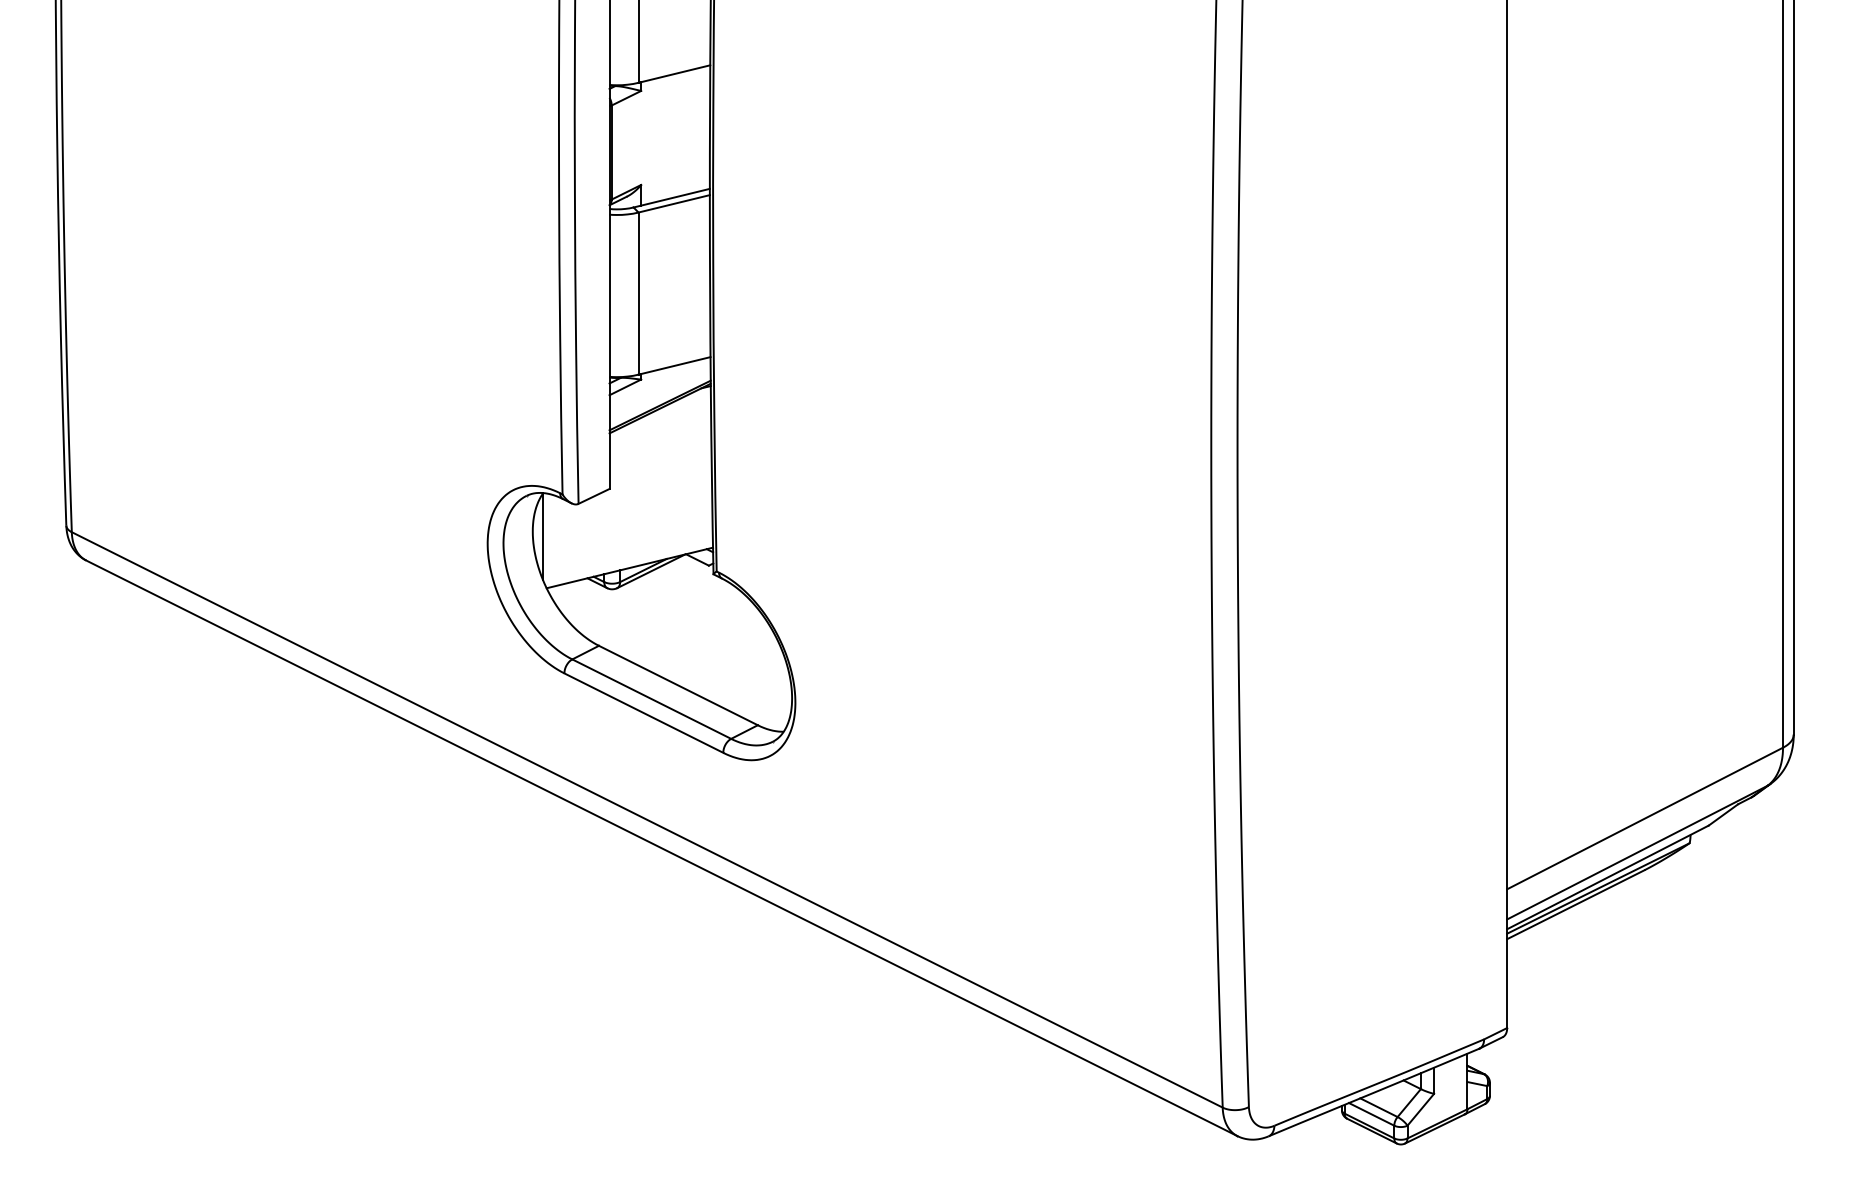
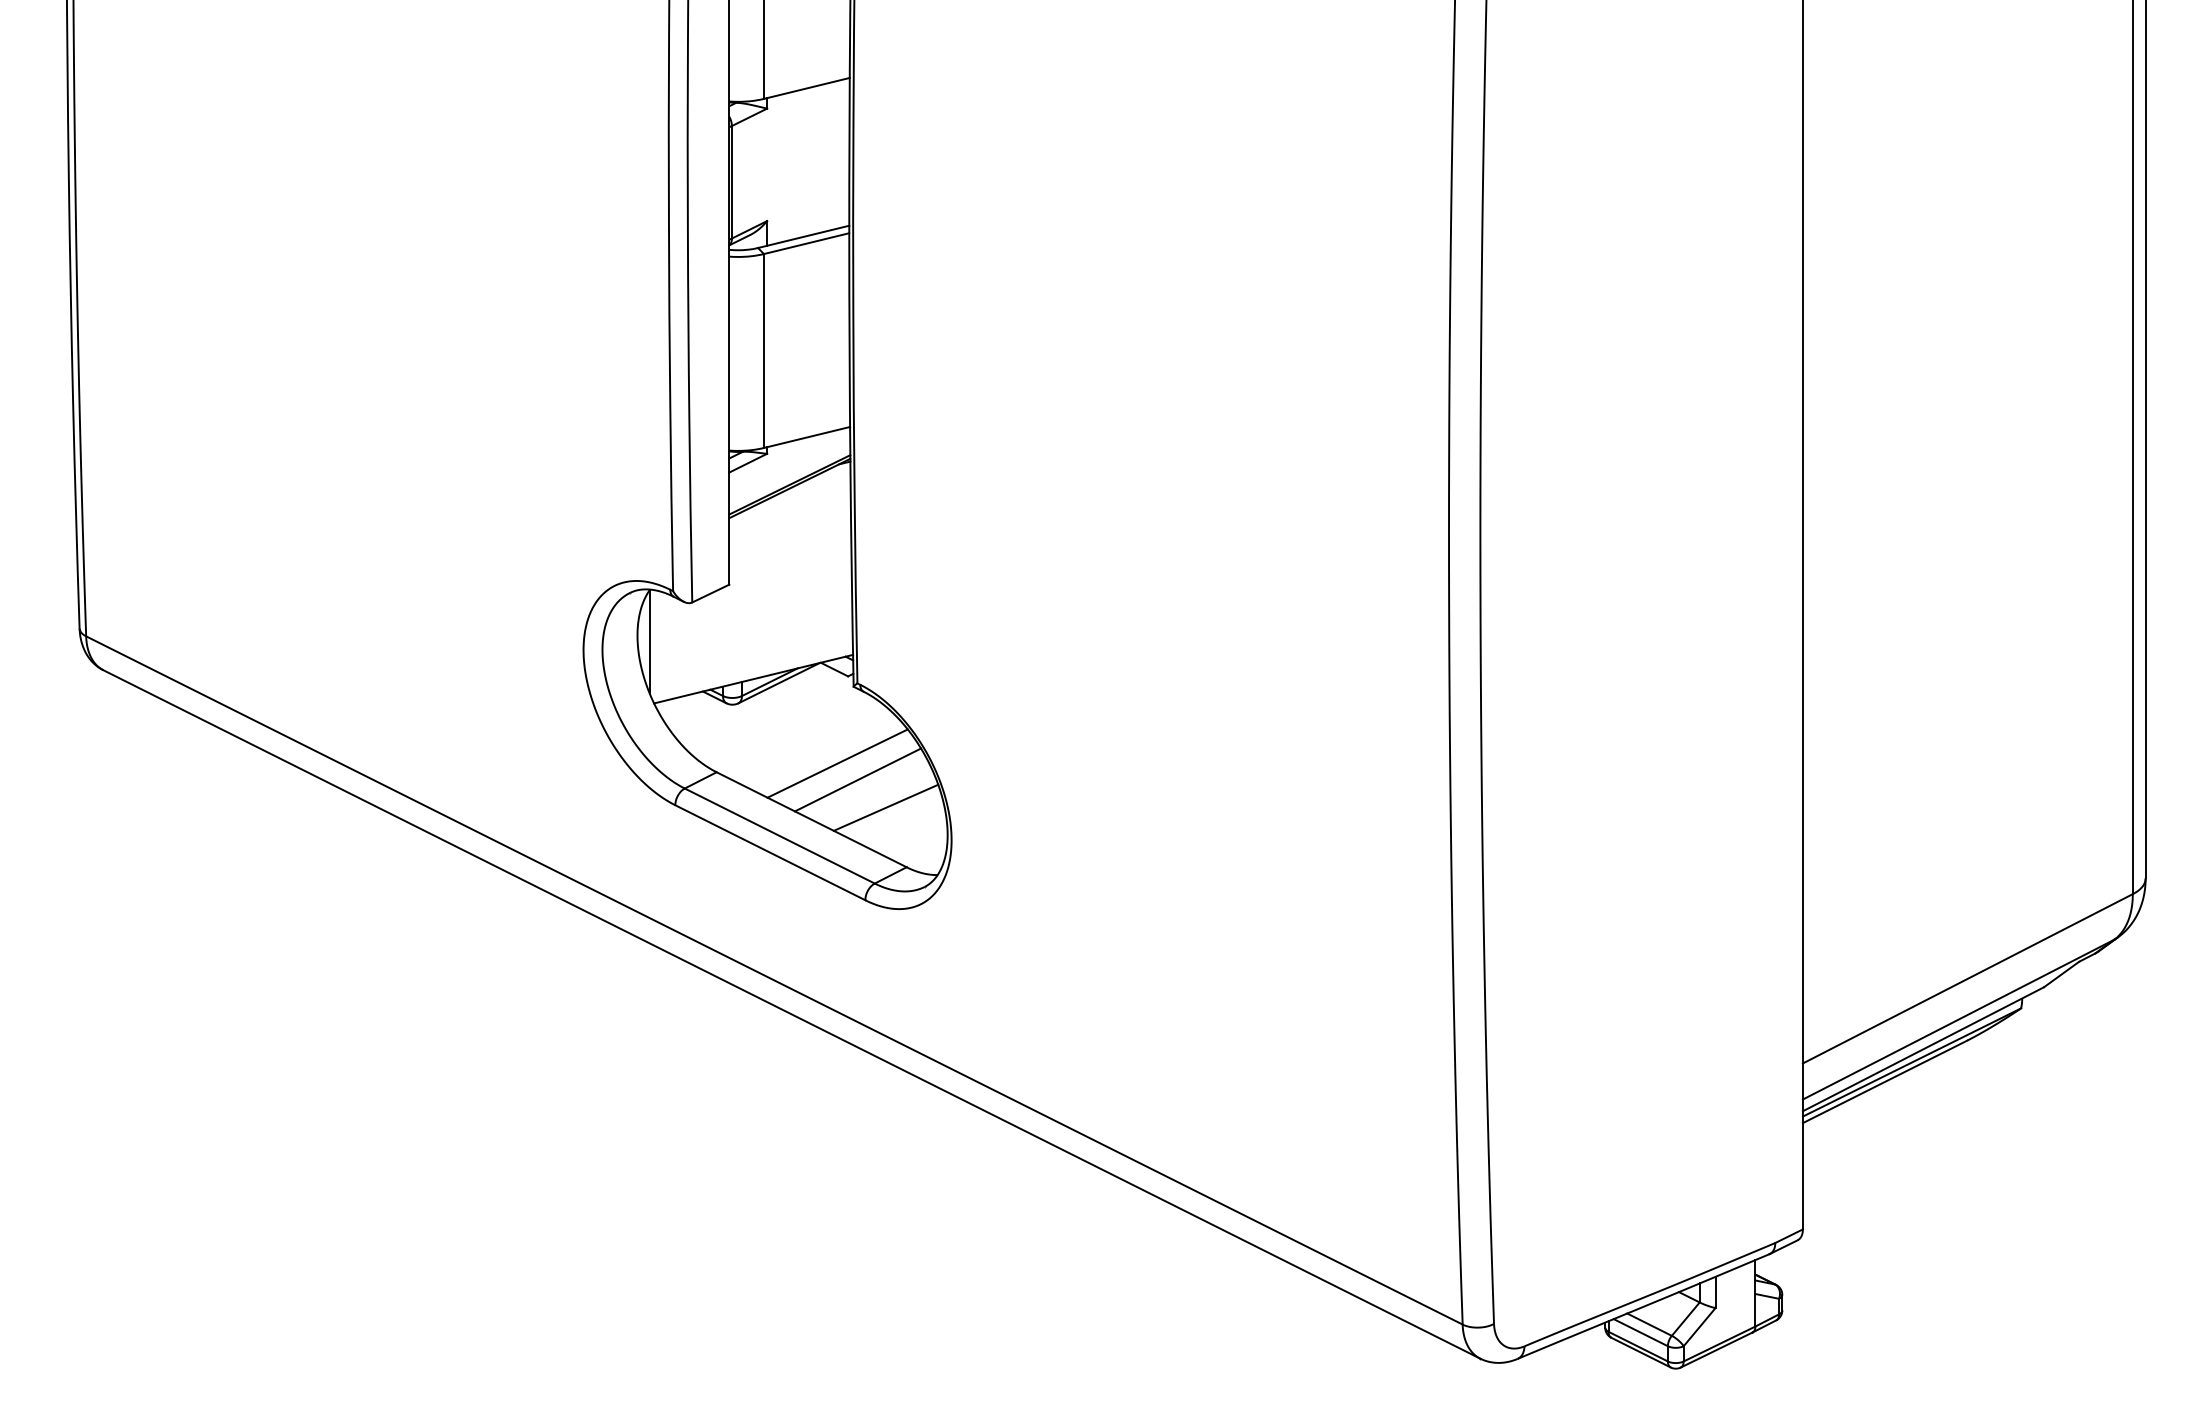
line: (700, 638) -> (837, 763), added
line: (716, 651) -> (857, 779), added
line: (740, 675) -> (885, 807), added

